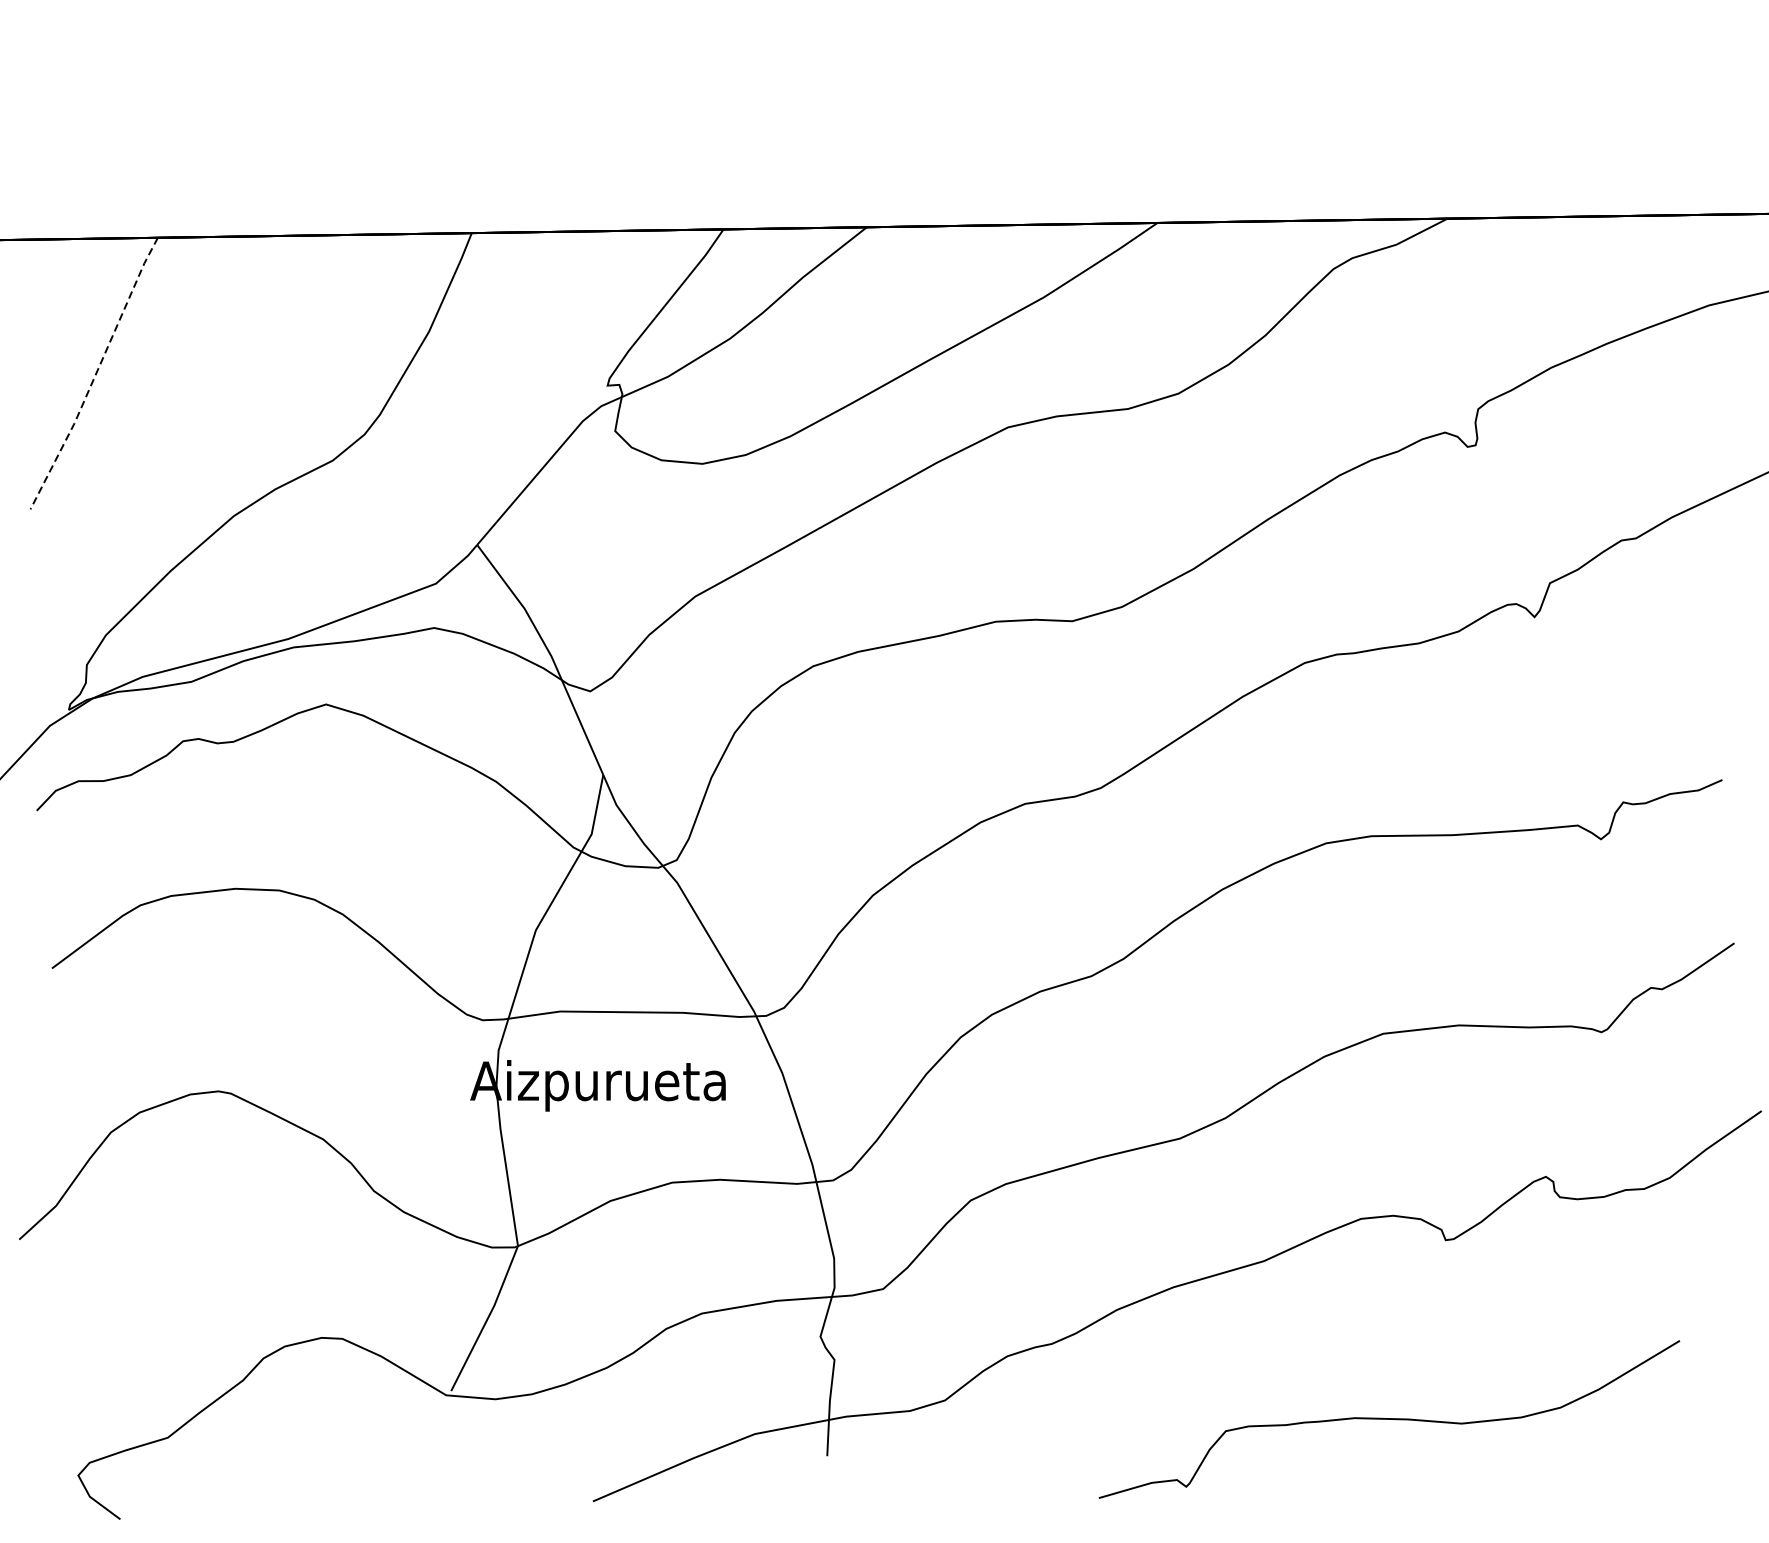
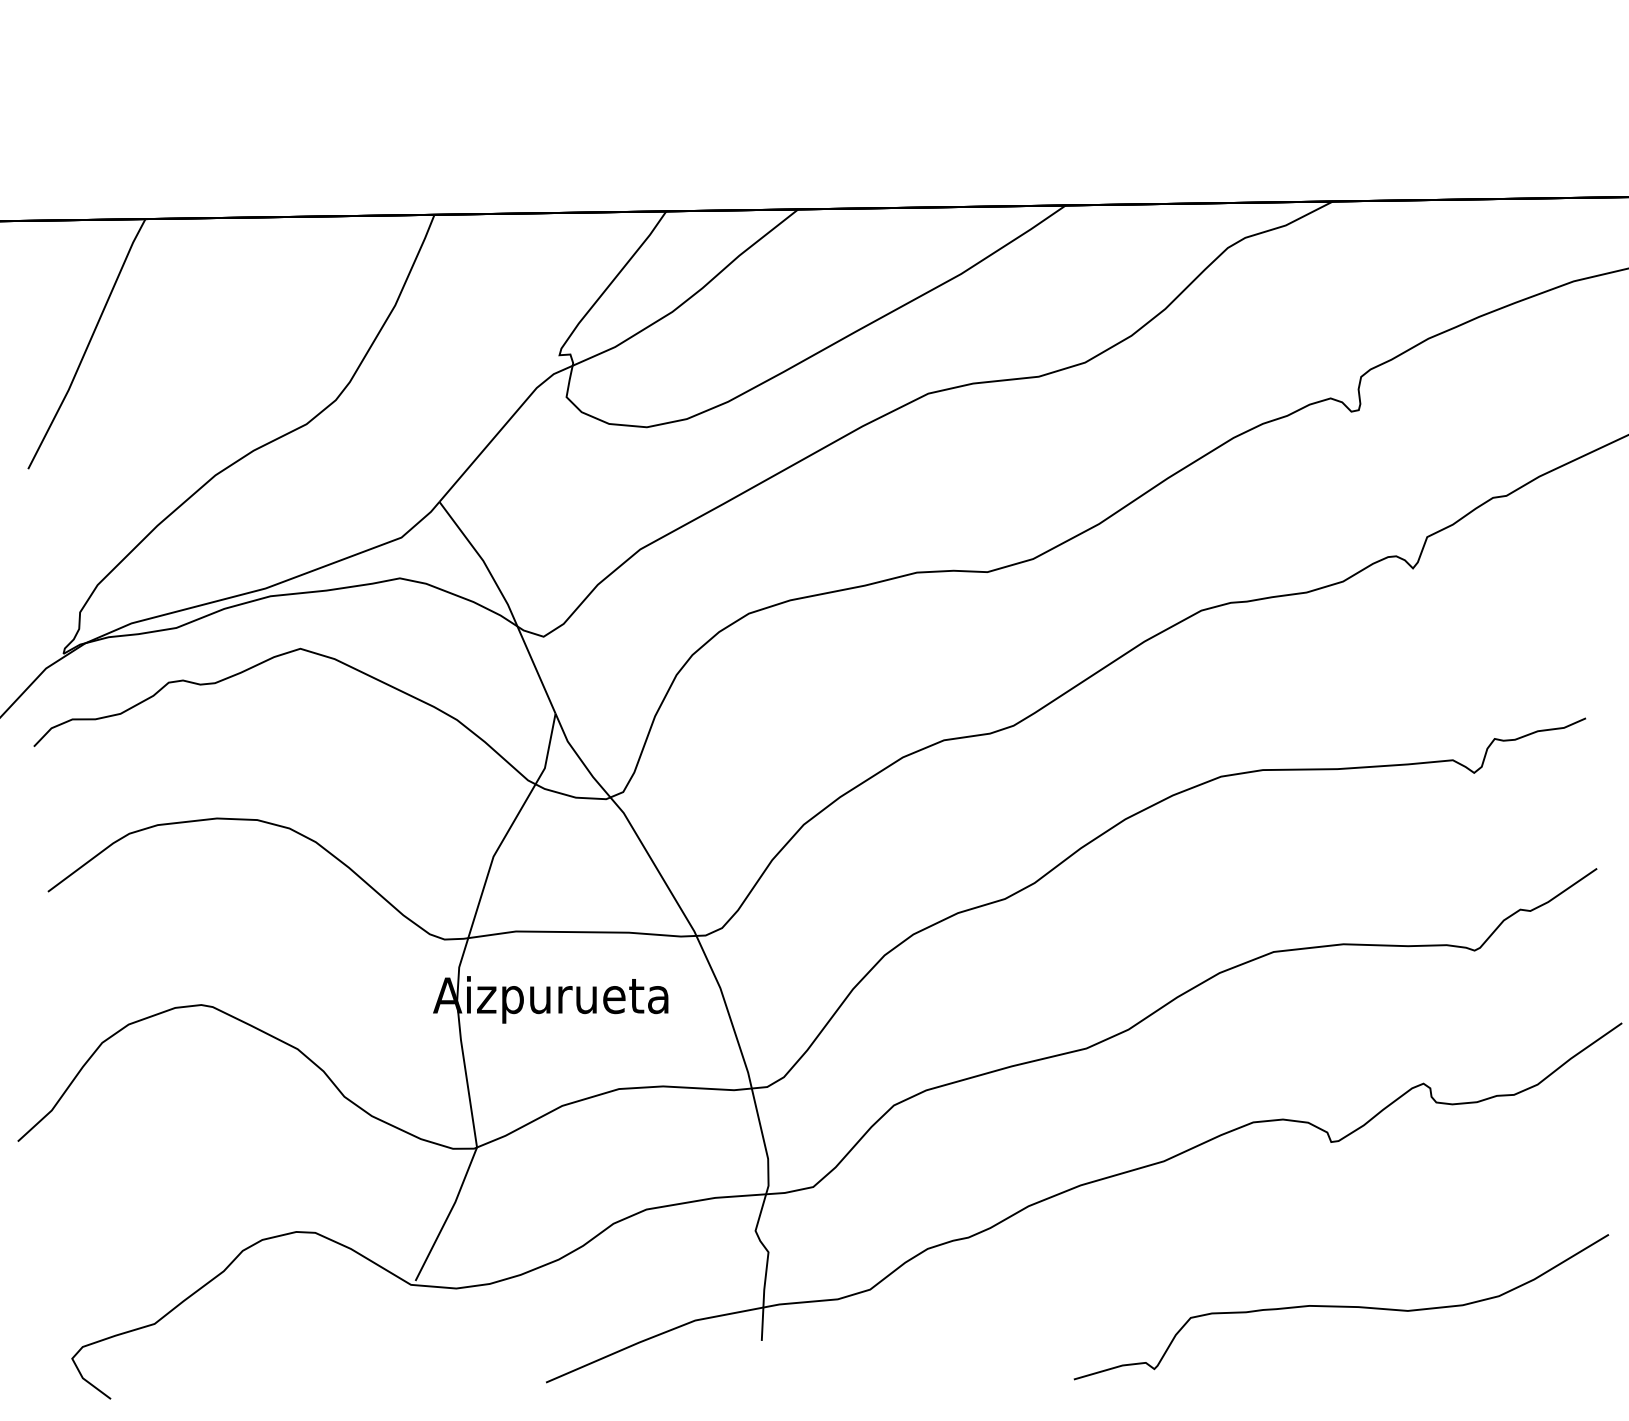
line: (95, 375) -> (88, 345), dashed -> solid
curve: (1389, 1419) -> (1341, 1307), moved

